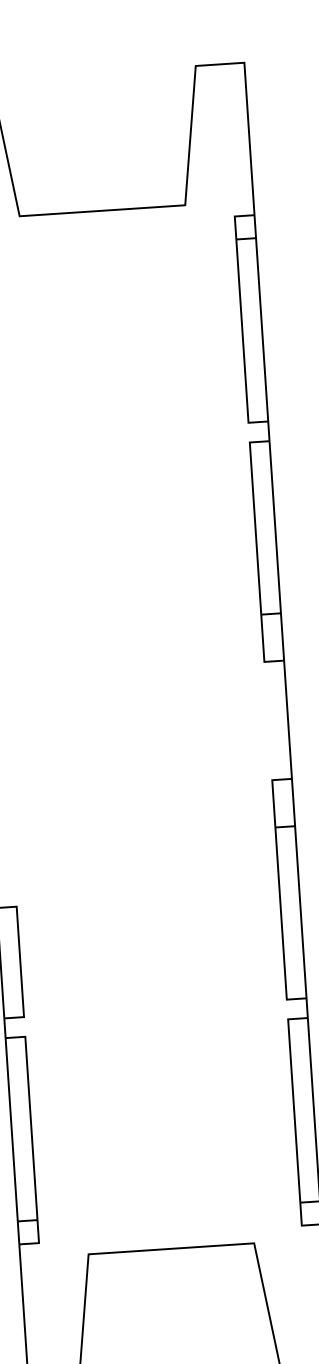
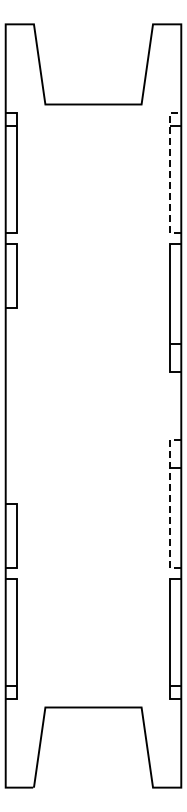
line: (241, 319) -> (169, 172), solid -> dashed
line: (279, 890) -> (169, 504), solid -> dashed

